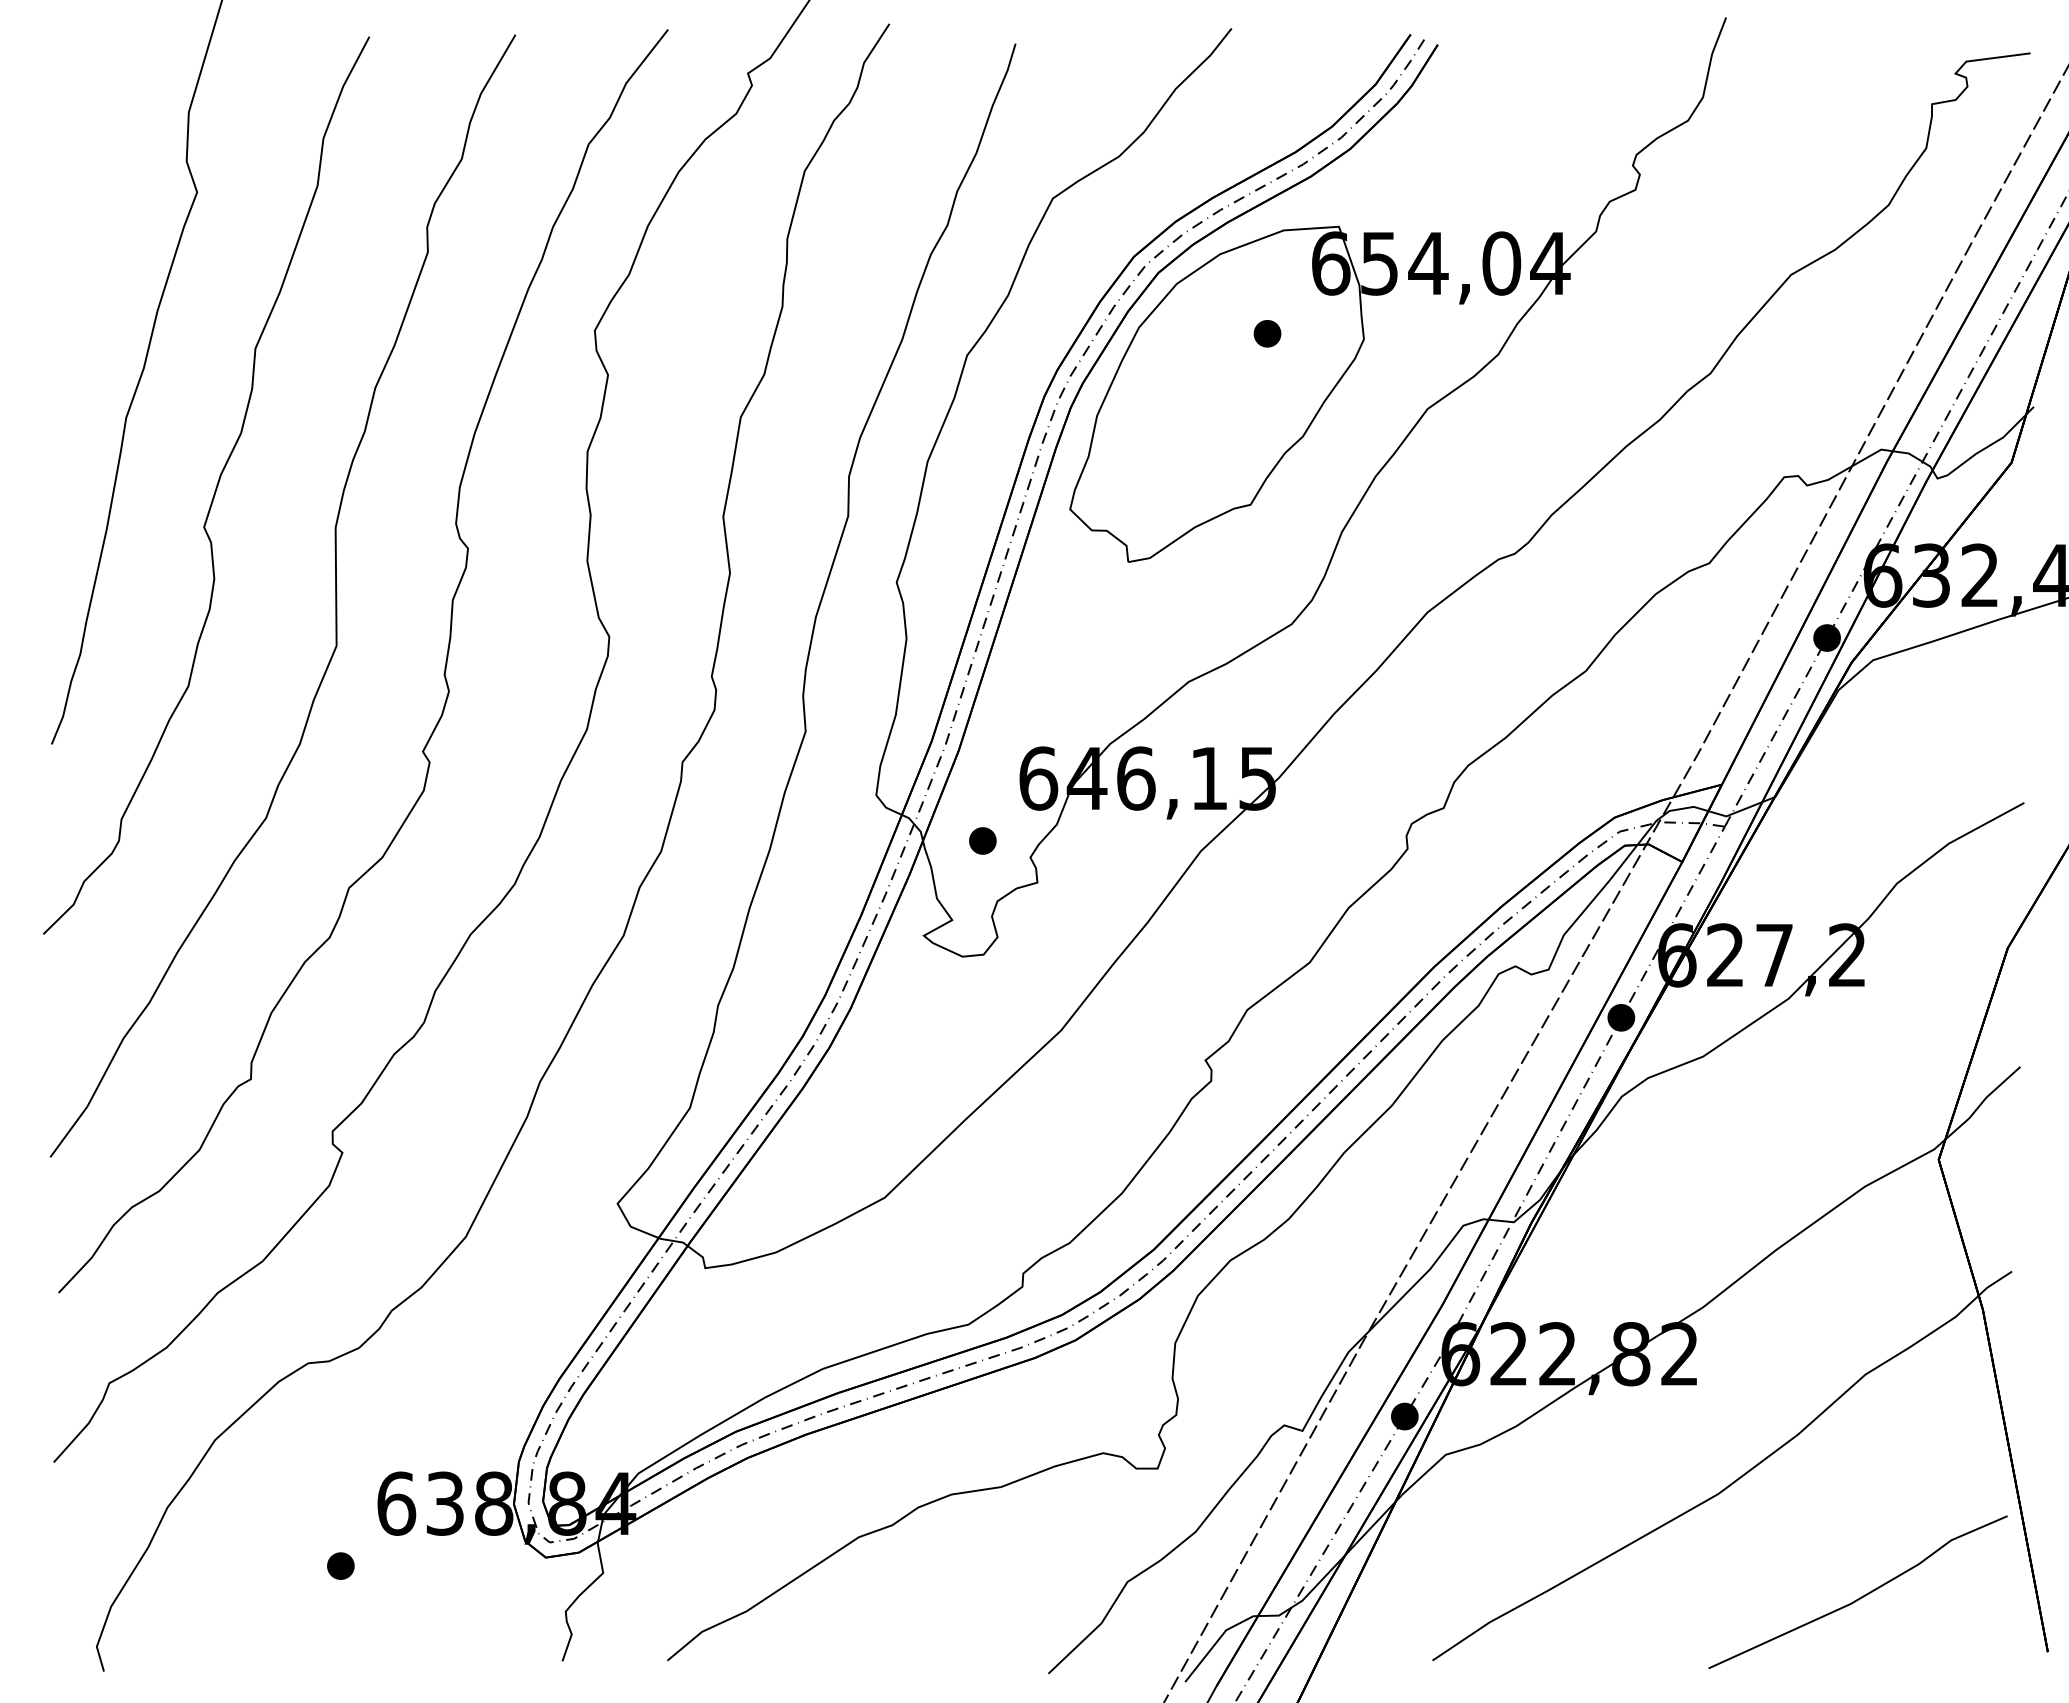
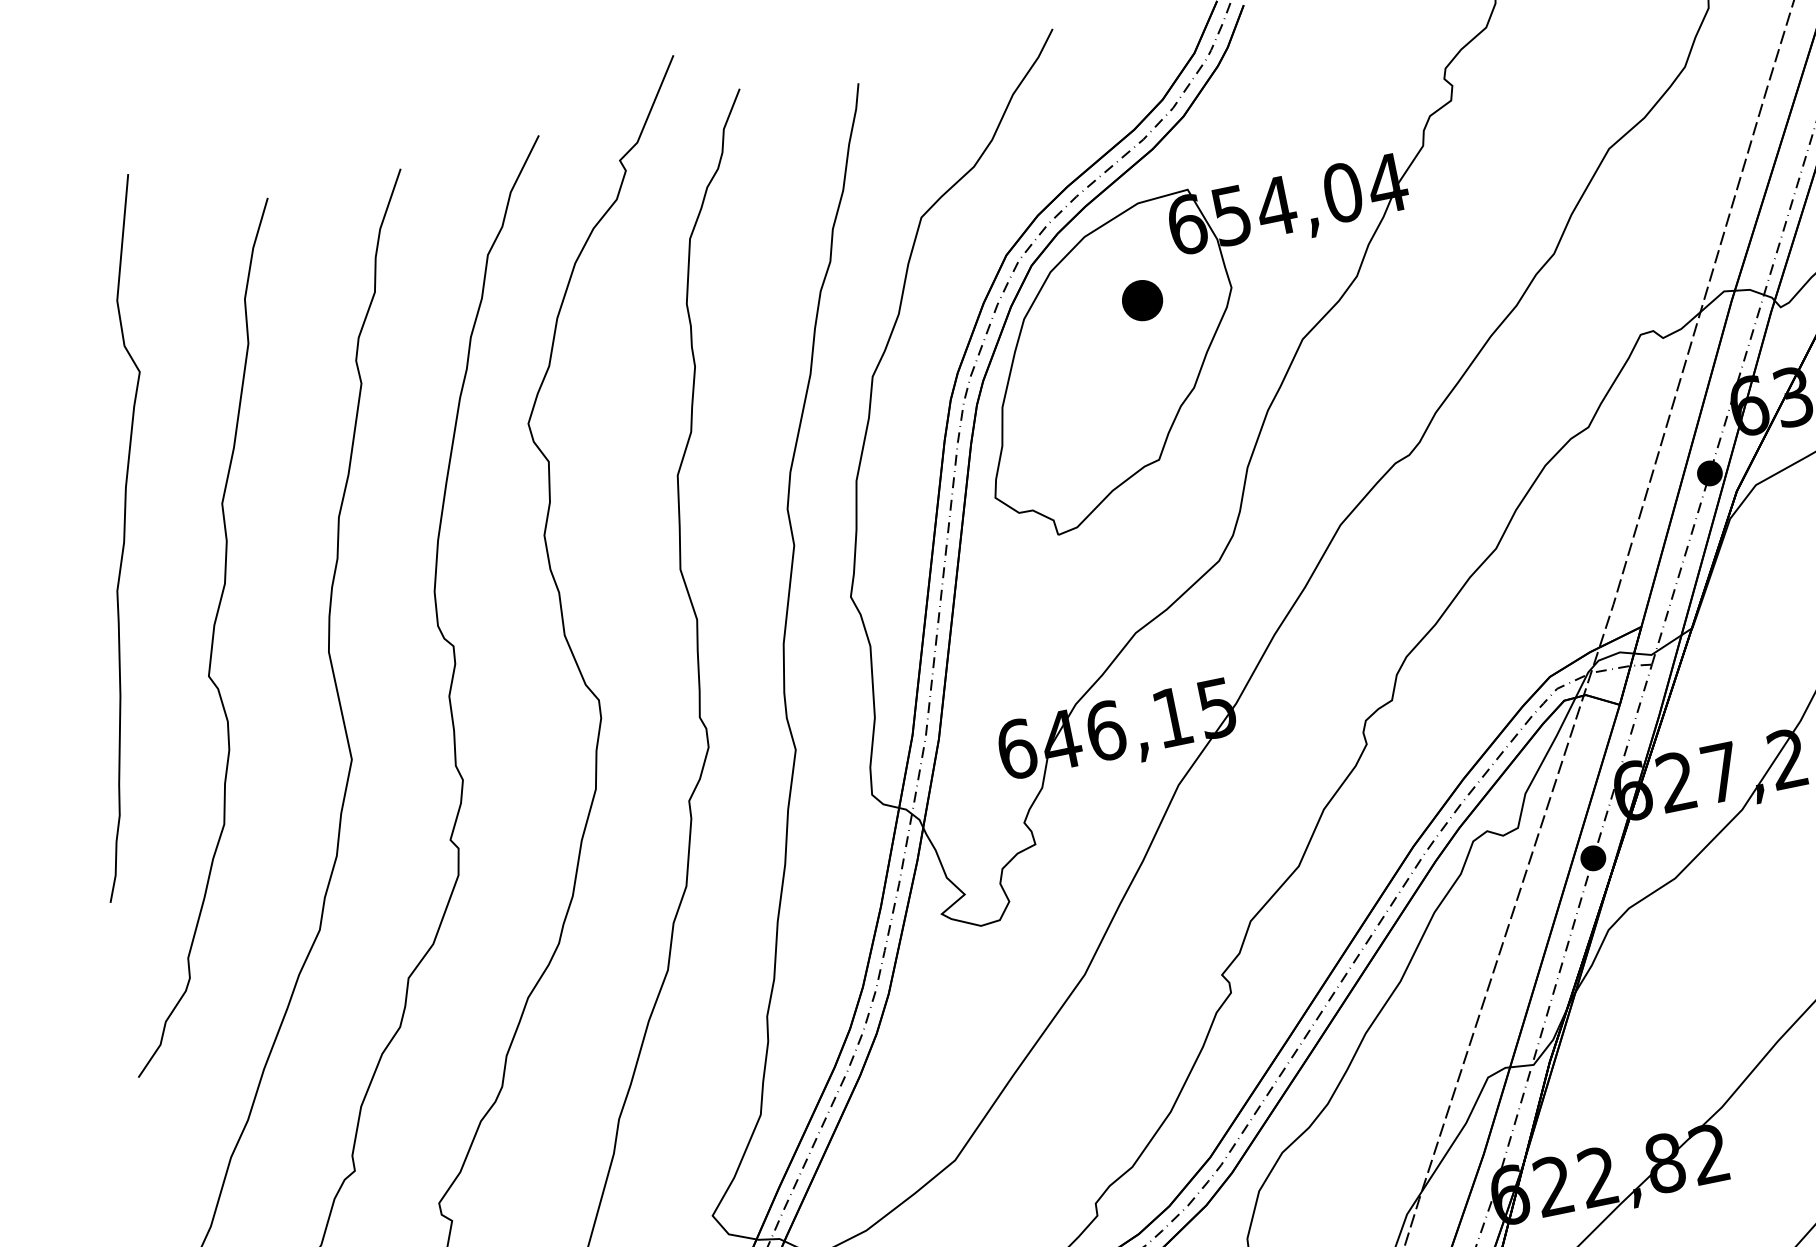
part: (1267, 333) -> (1142, 300), size x1.6
part: (982, 840) -> (977, 816), removed

